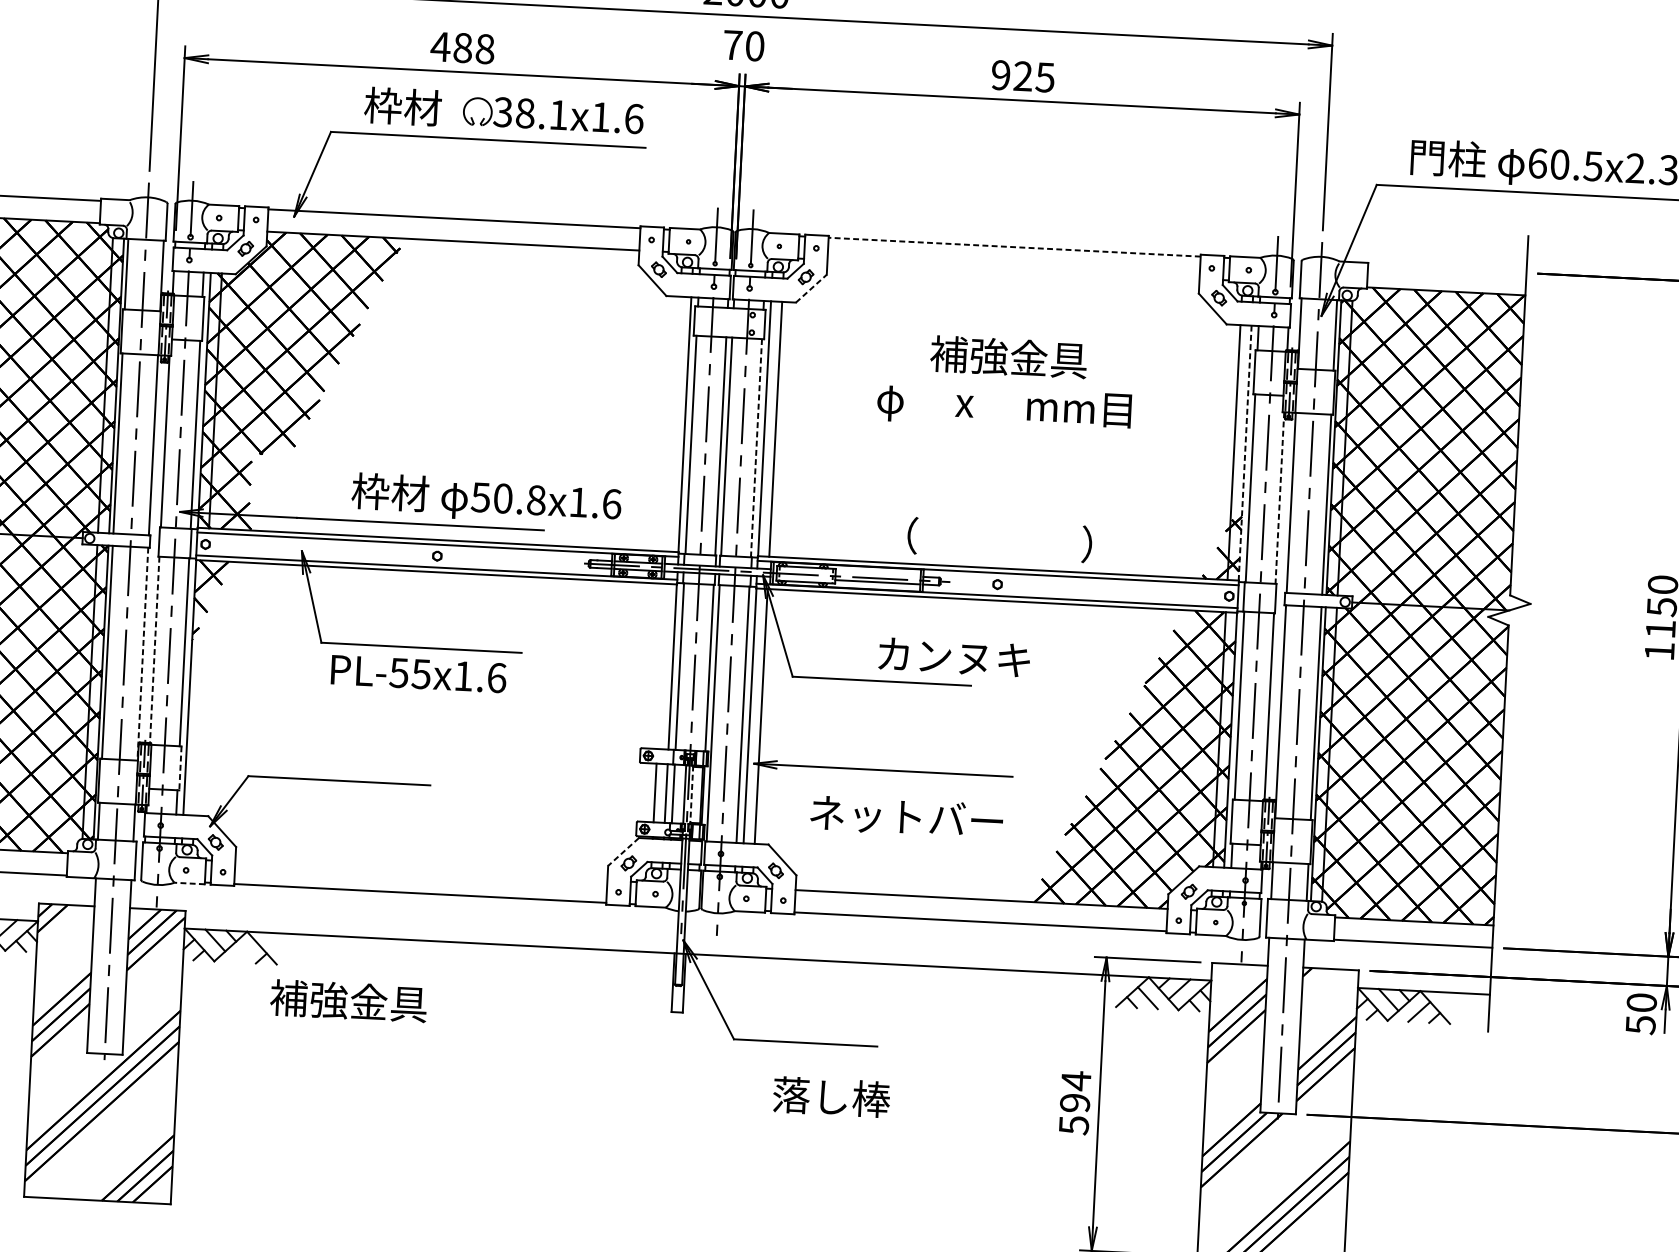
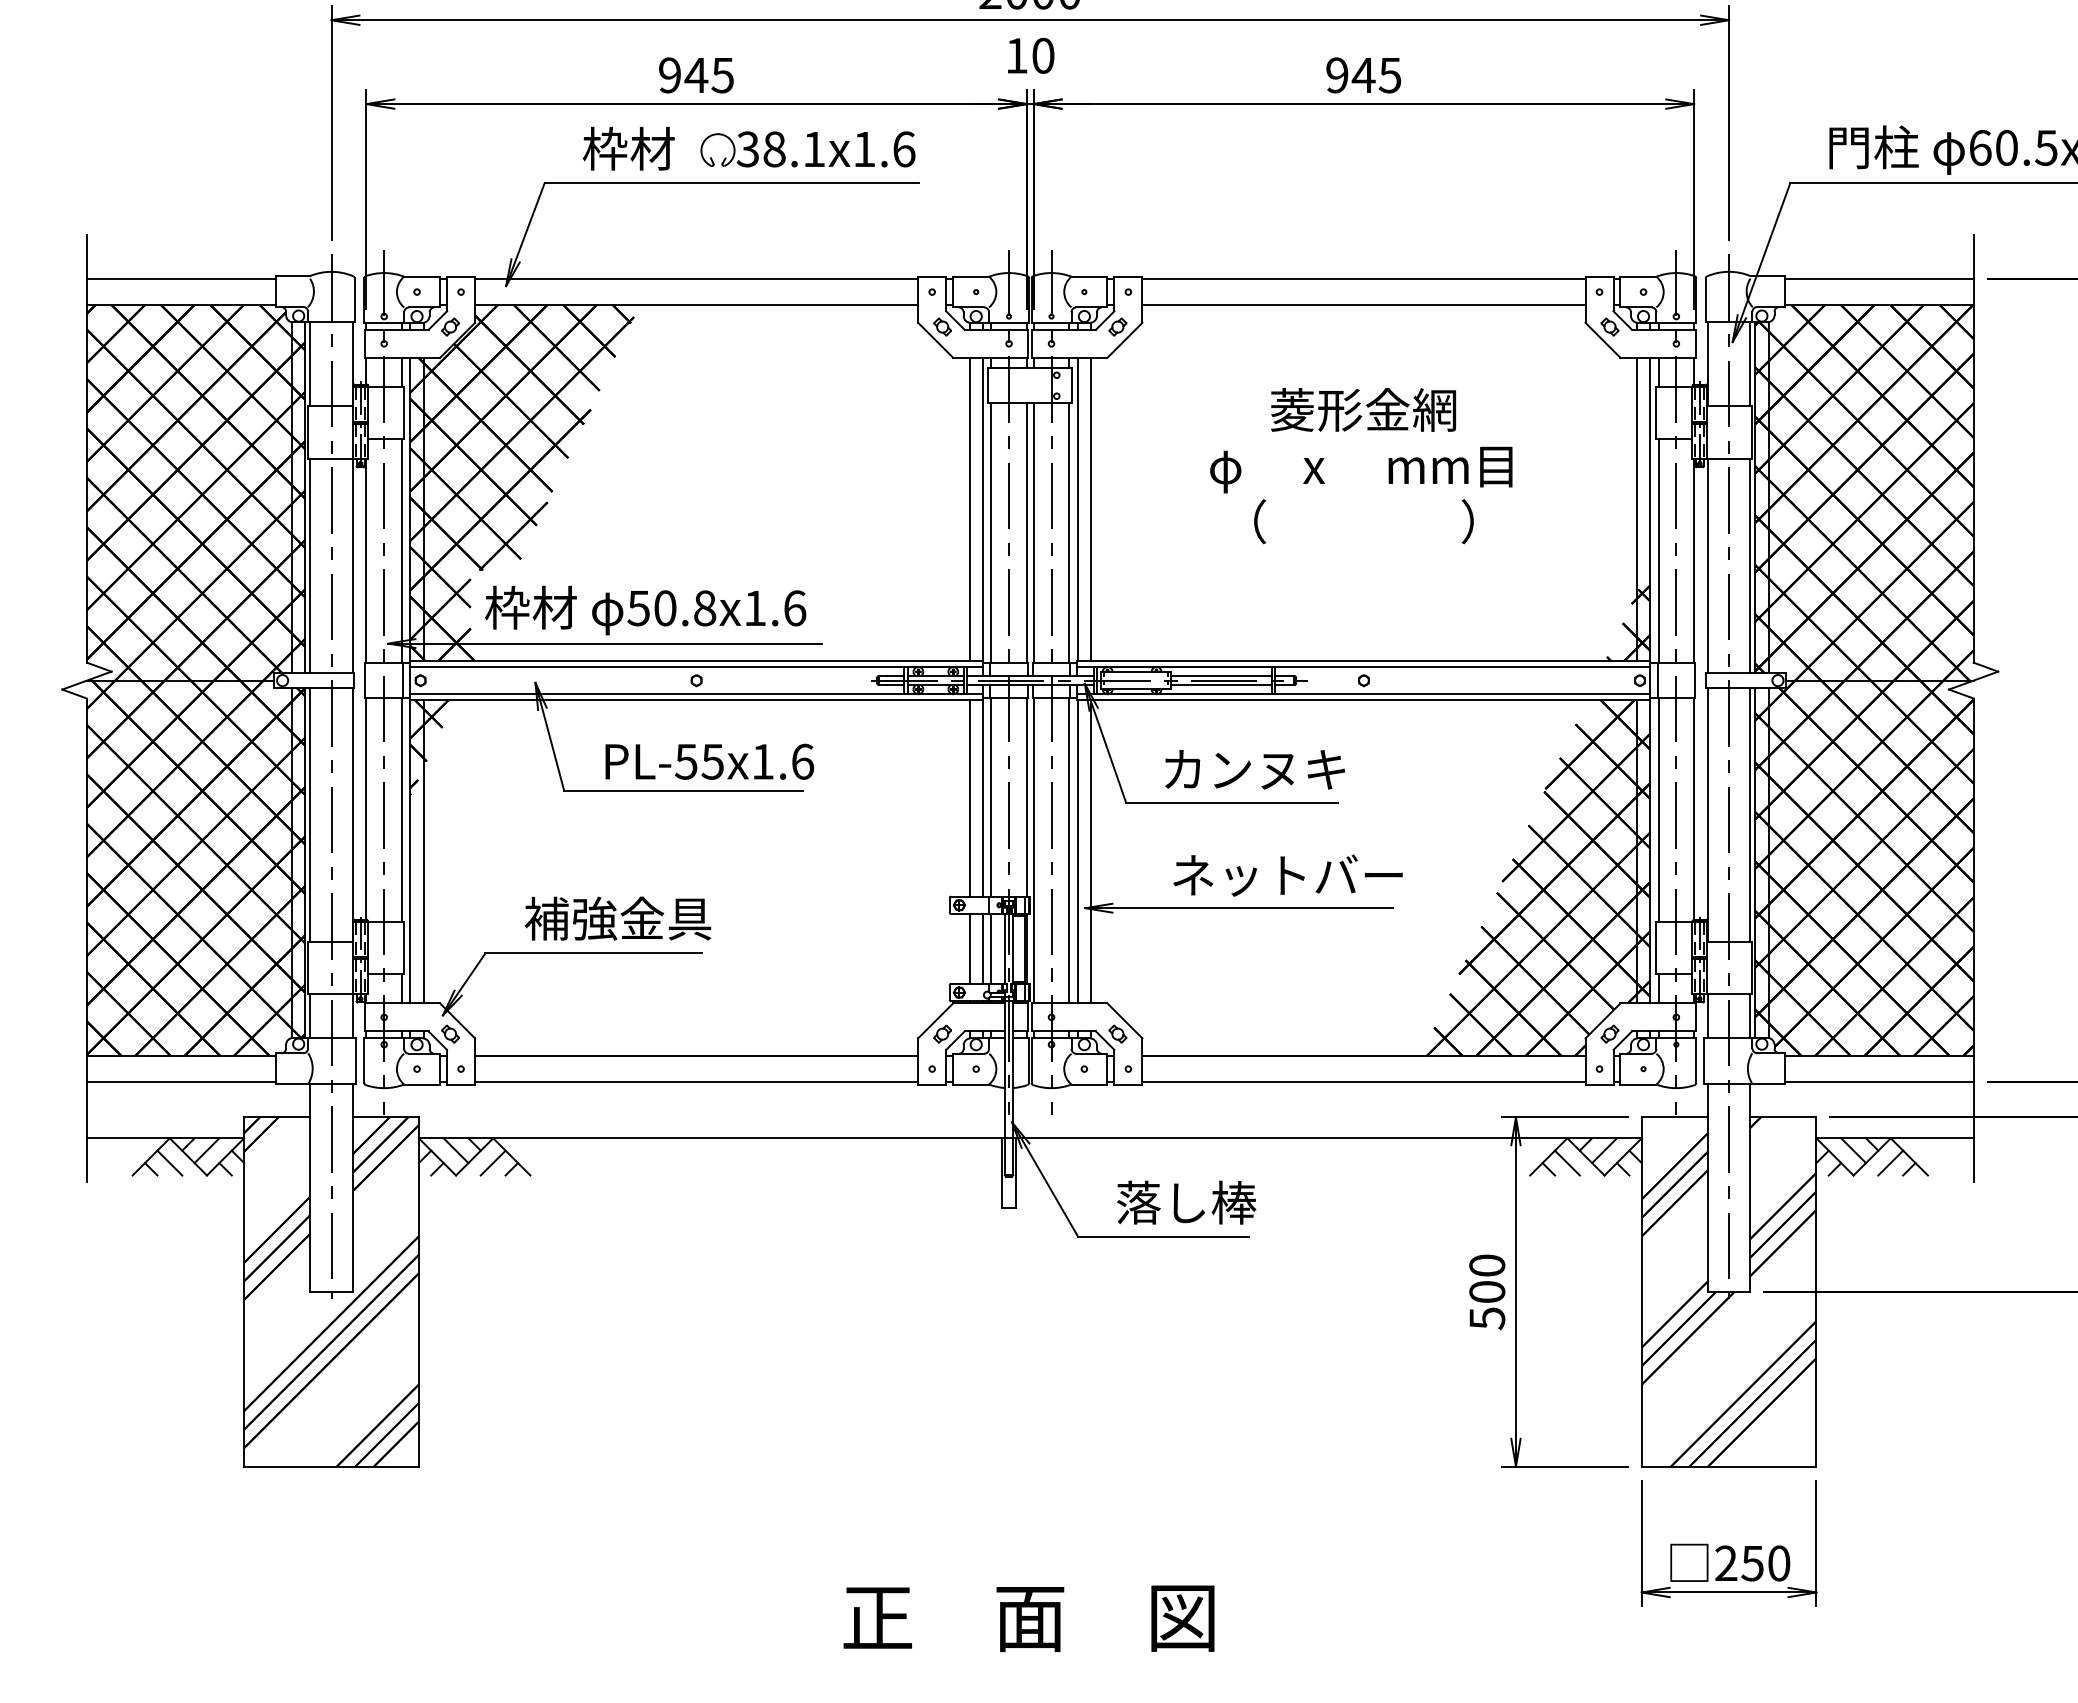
text: (732, 44) -> (1016, 55), 70 -> 10
text: (462, 48) -> (696, 75), 488 -> 945
text: (1022, 75) -> (1363, 74), 925 -> 945
line: (1014, 246) -> (1363, 278), dashed -> solid
line: (1446, 268) -> (1878, 278), added
line: (1013, 269) -> (1363, 305), added
line: (811, 288) -> (1124, 340), dashed -> solid
text: (1008, 356) -> (1363, 409), 補強金具 -> 菱形金網
line: (673, 424) -> (969, 509), added
line: (756, 448) -> (1069, 533), dashed -> solid
line: (1245, 453) -> (1650, 509), dashed -> solid
line: (1280, 498) -> (1694, 561), dashed -> solid
text: (486, 499) -> (645, 610), moved
text: (999, 539) -> (1363, 521), moved
line: (878, 574) -> (1221, 676), added
line: (154, 650) -> (366, 809), dashed -> solid
line: (142, 653) -> (352, 814), dashed -> solid
text: (954, 657) -> (1255, 769), moved
line: (661, 665) -> (969, 797), added
text: (418, 673) -> (709, 761), moved
line: (200, 687) -> (423, 851), added
line: (180, 768) -> (404, 948), dashed -> solid
line: (691, 794) -> (1013, 948), dashed -> solid
text: (906, 817) -> (1287, 875), moved
line: (623, 851) -> (935, 1020), dashed -> solid
line: (421, 870) -> (696, 1055), added
line: (190, 883) -> (422, 1084), dashed -> solid
line: (245, 951) -> (492, 1162), added
text: (348, 1000) -> (617, 918), moved
text: (1075, 1091) -> (1487, 1278), 594 -> 500
text: (831, 1096) -> (1186, 1202), moved

